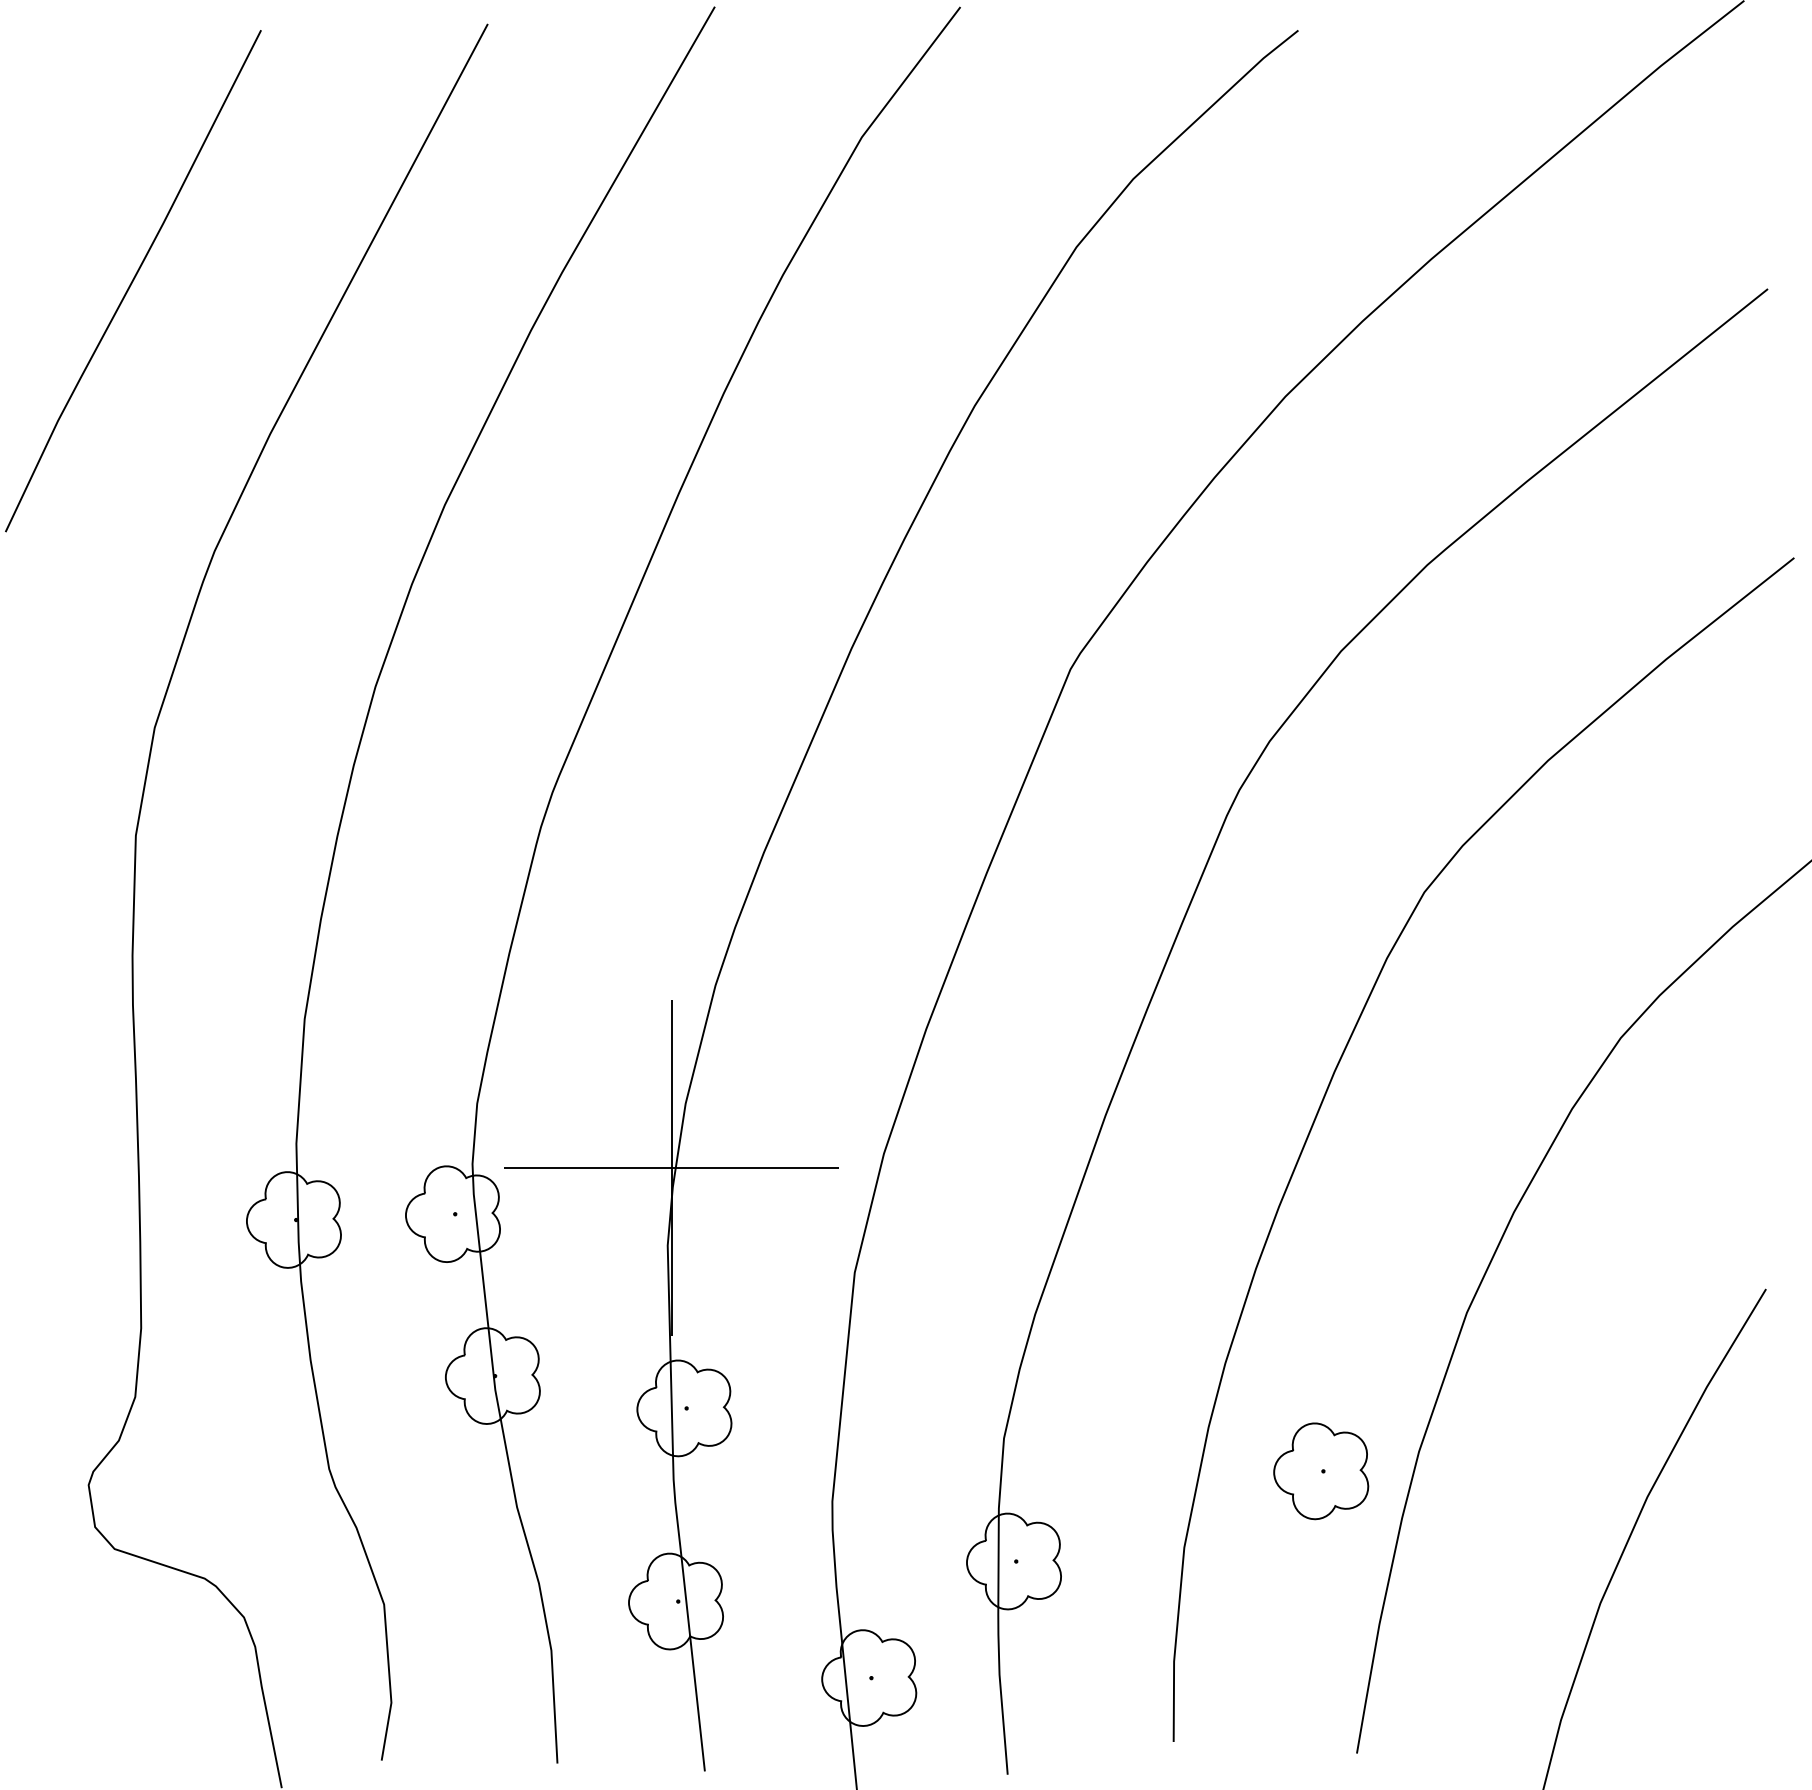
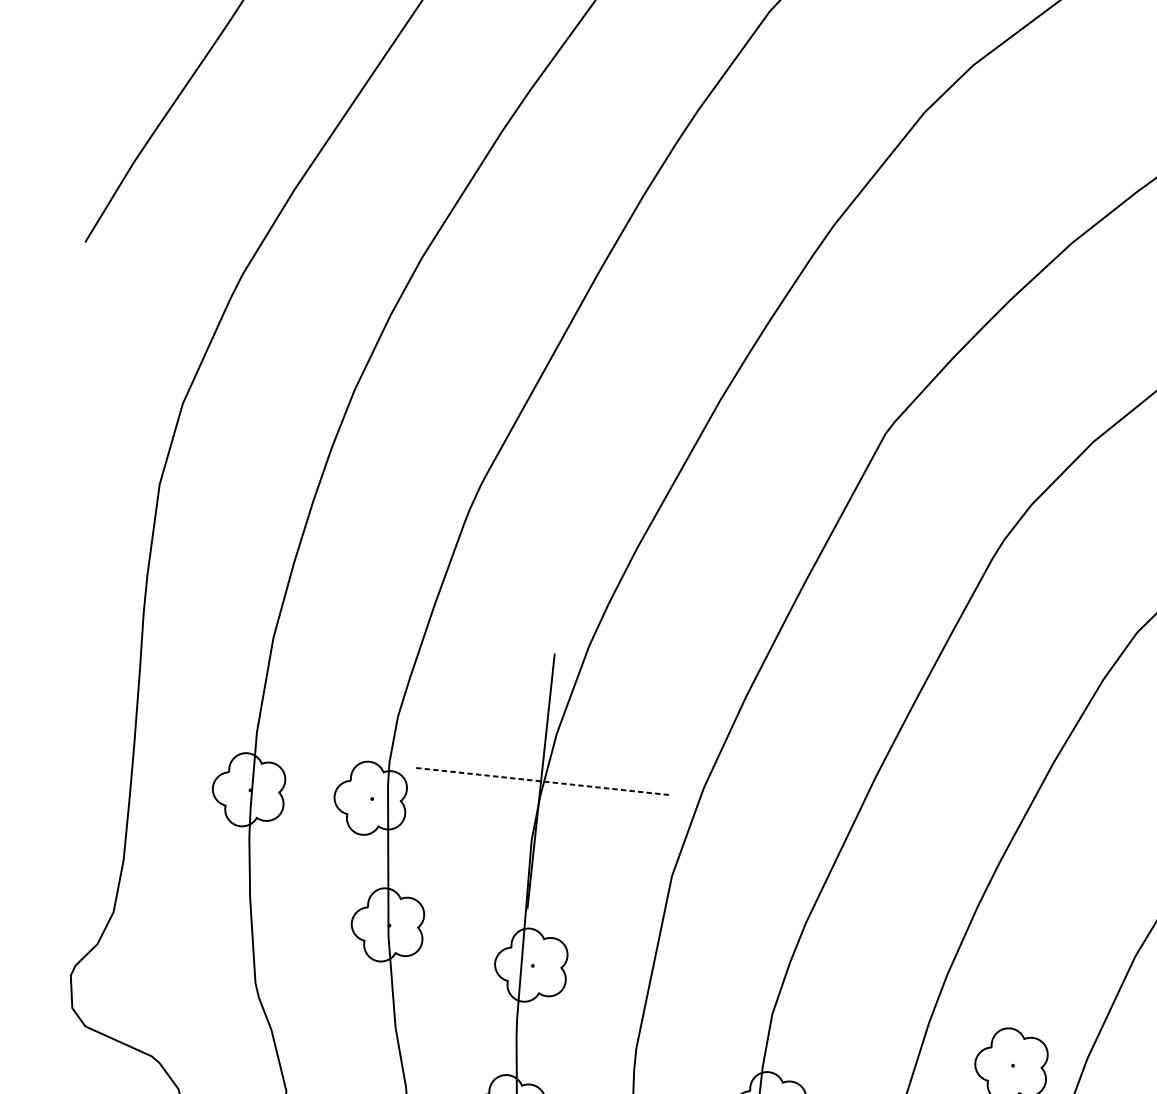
line: (671, 1167) -> (540, 780), solid -> dashed

